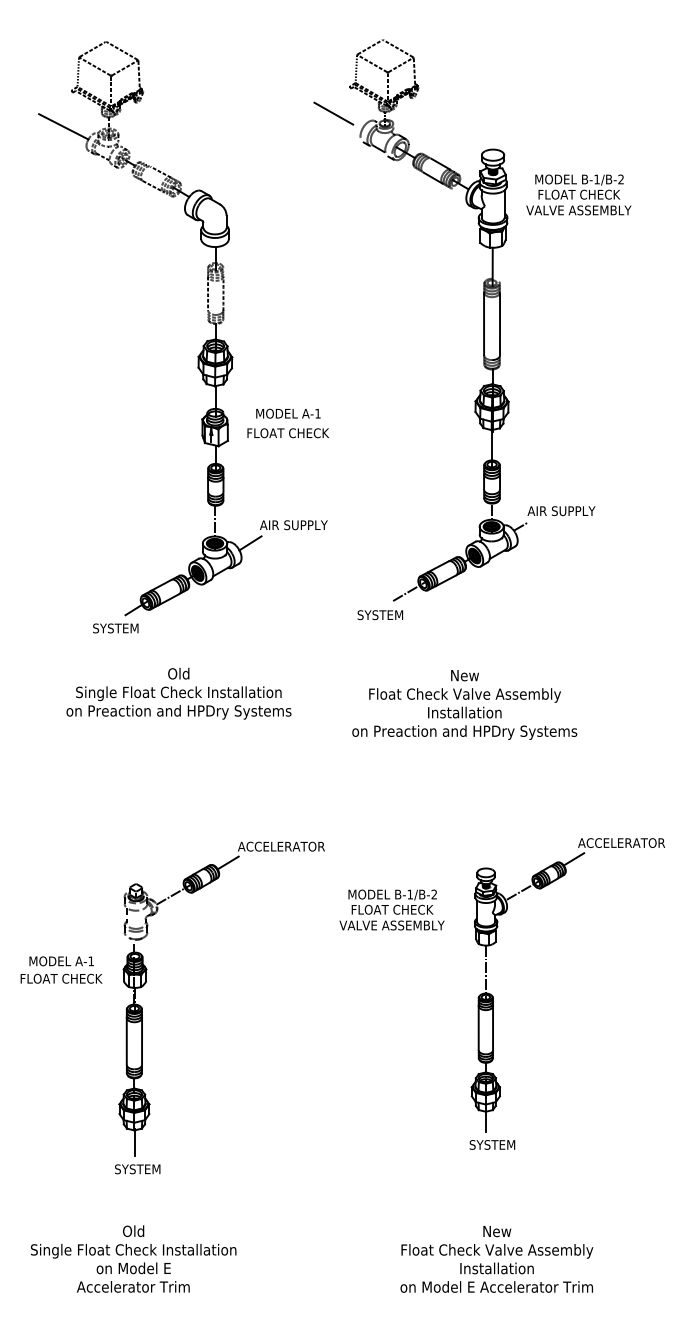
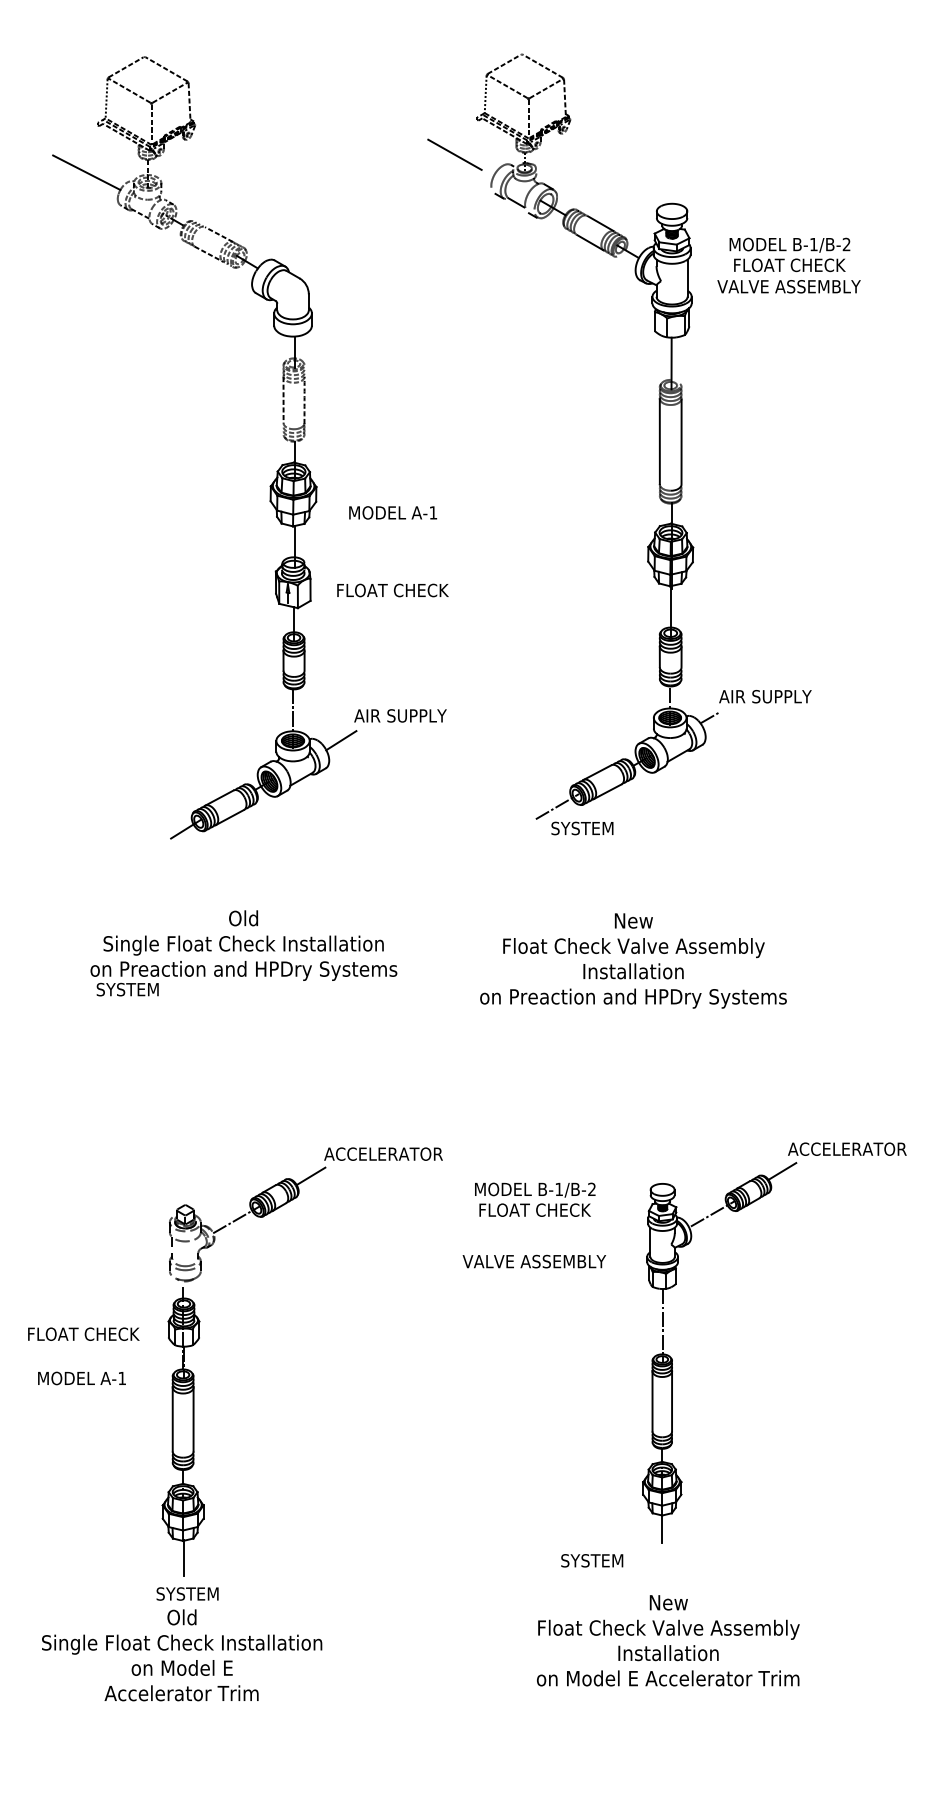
text: (288, 413) -> (393, 512), moved
text: (380, 615) -> (582, 828), moved
text: (115, 628) -> (127, 989), moved
text: (392, 901) -> (535, 1199), moved
text: (61, 961) -> (81, 1378), moved
text: (492, 1144) -> (592, 1560), moved
text: (133, 1259) -> (182, 1655), moved
text: (497, 1259) -> (668, 1640), moved

